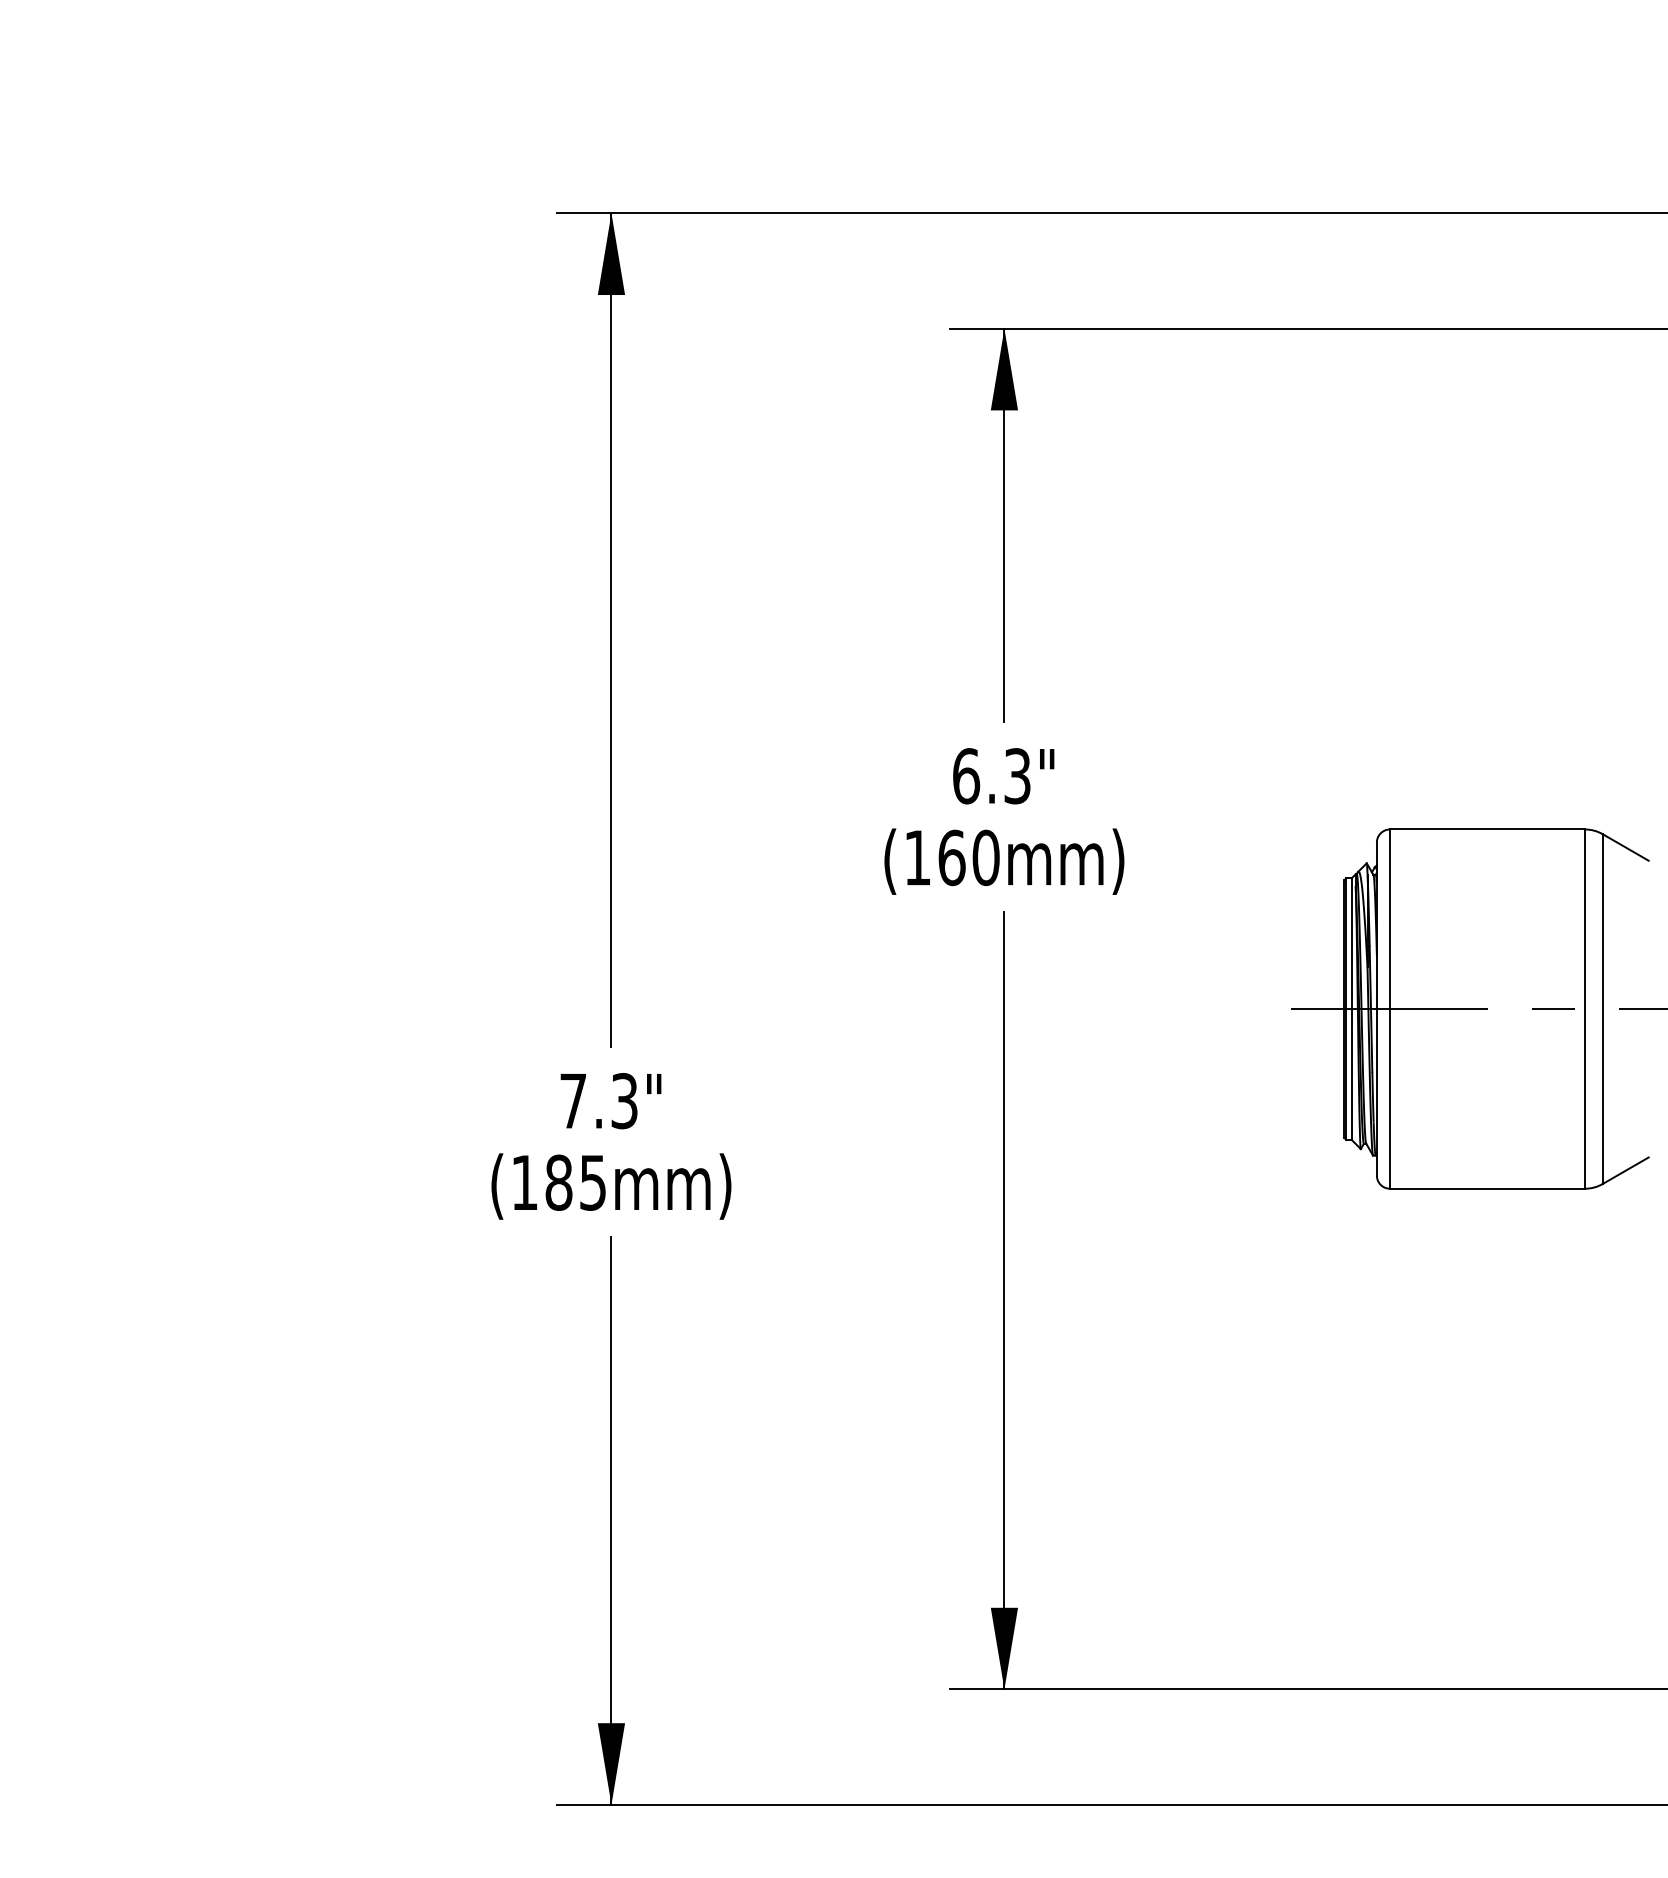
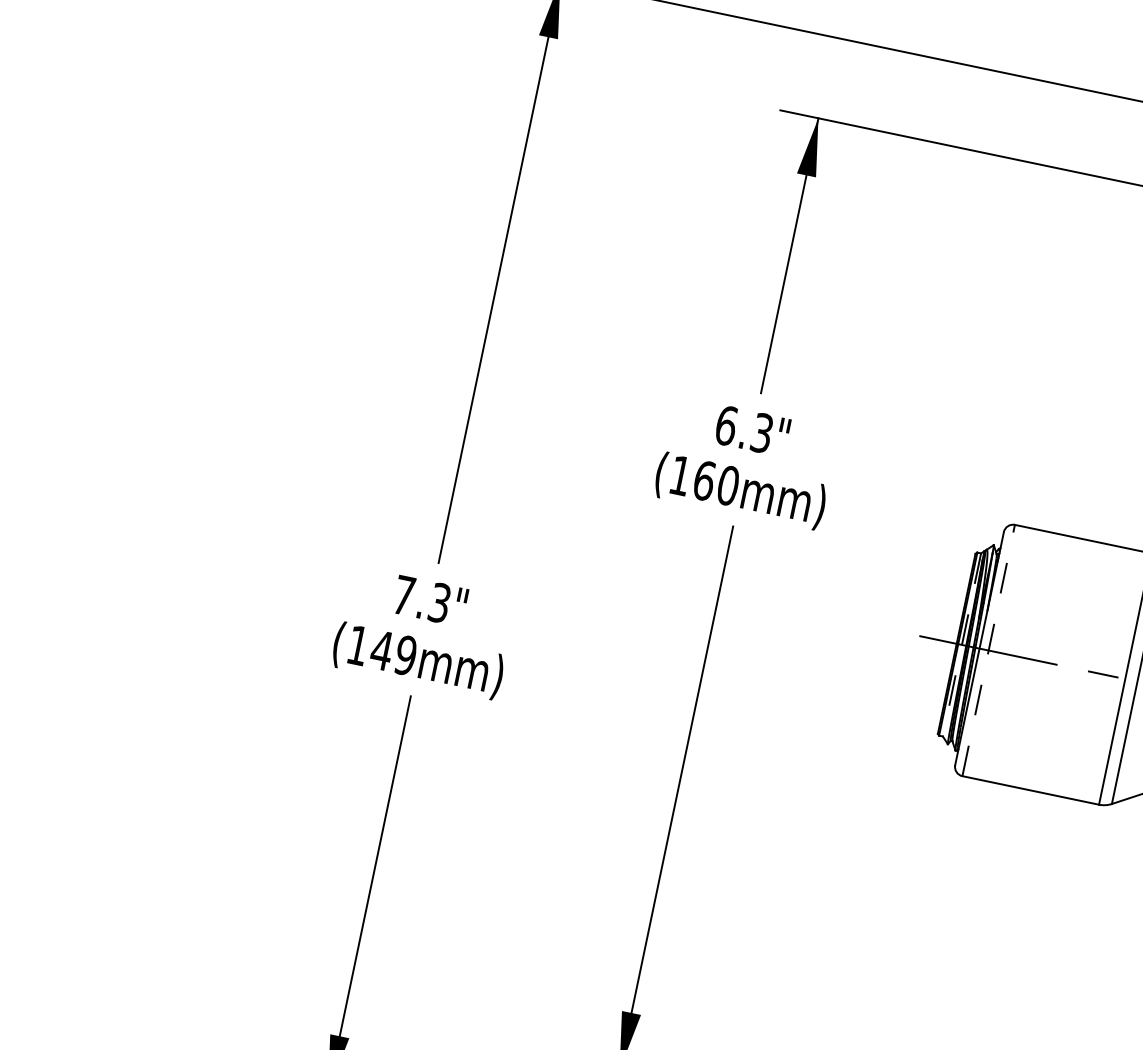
line: (1351, 1009) -> (961, 645), solid -> dashed
line: (1389, 1009) -> (988, 650), solid -> dashed
text: (575, 1182) -> (393, 652), (185mm) -> (149mm)

